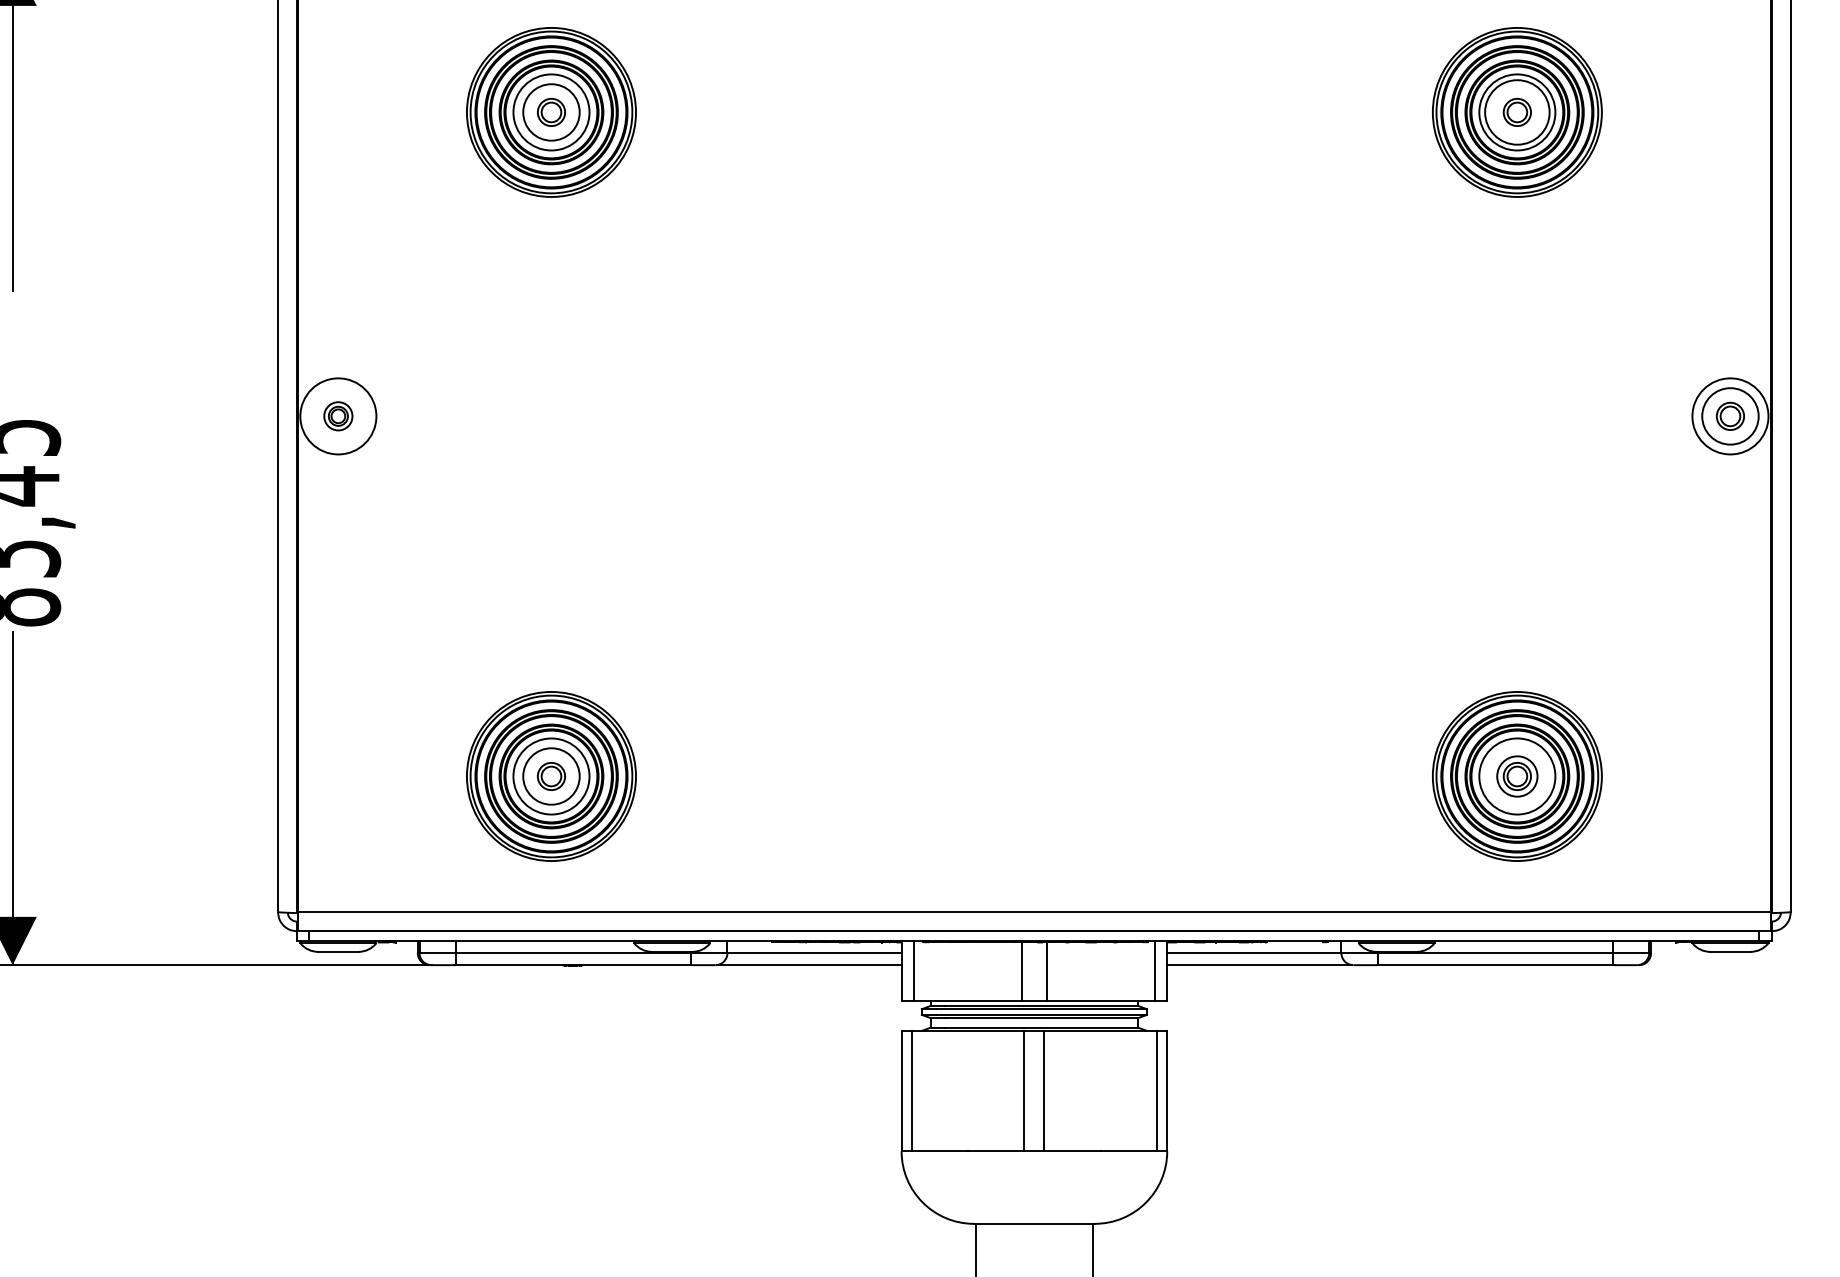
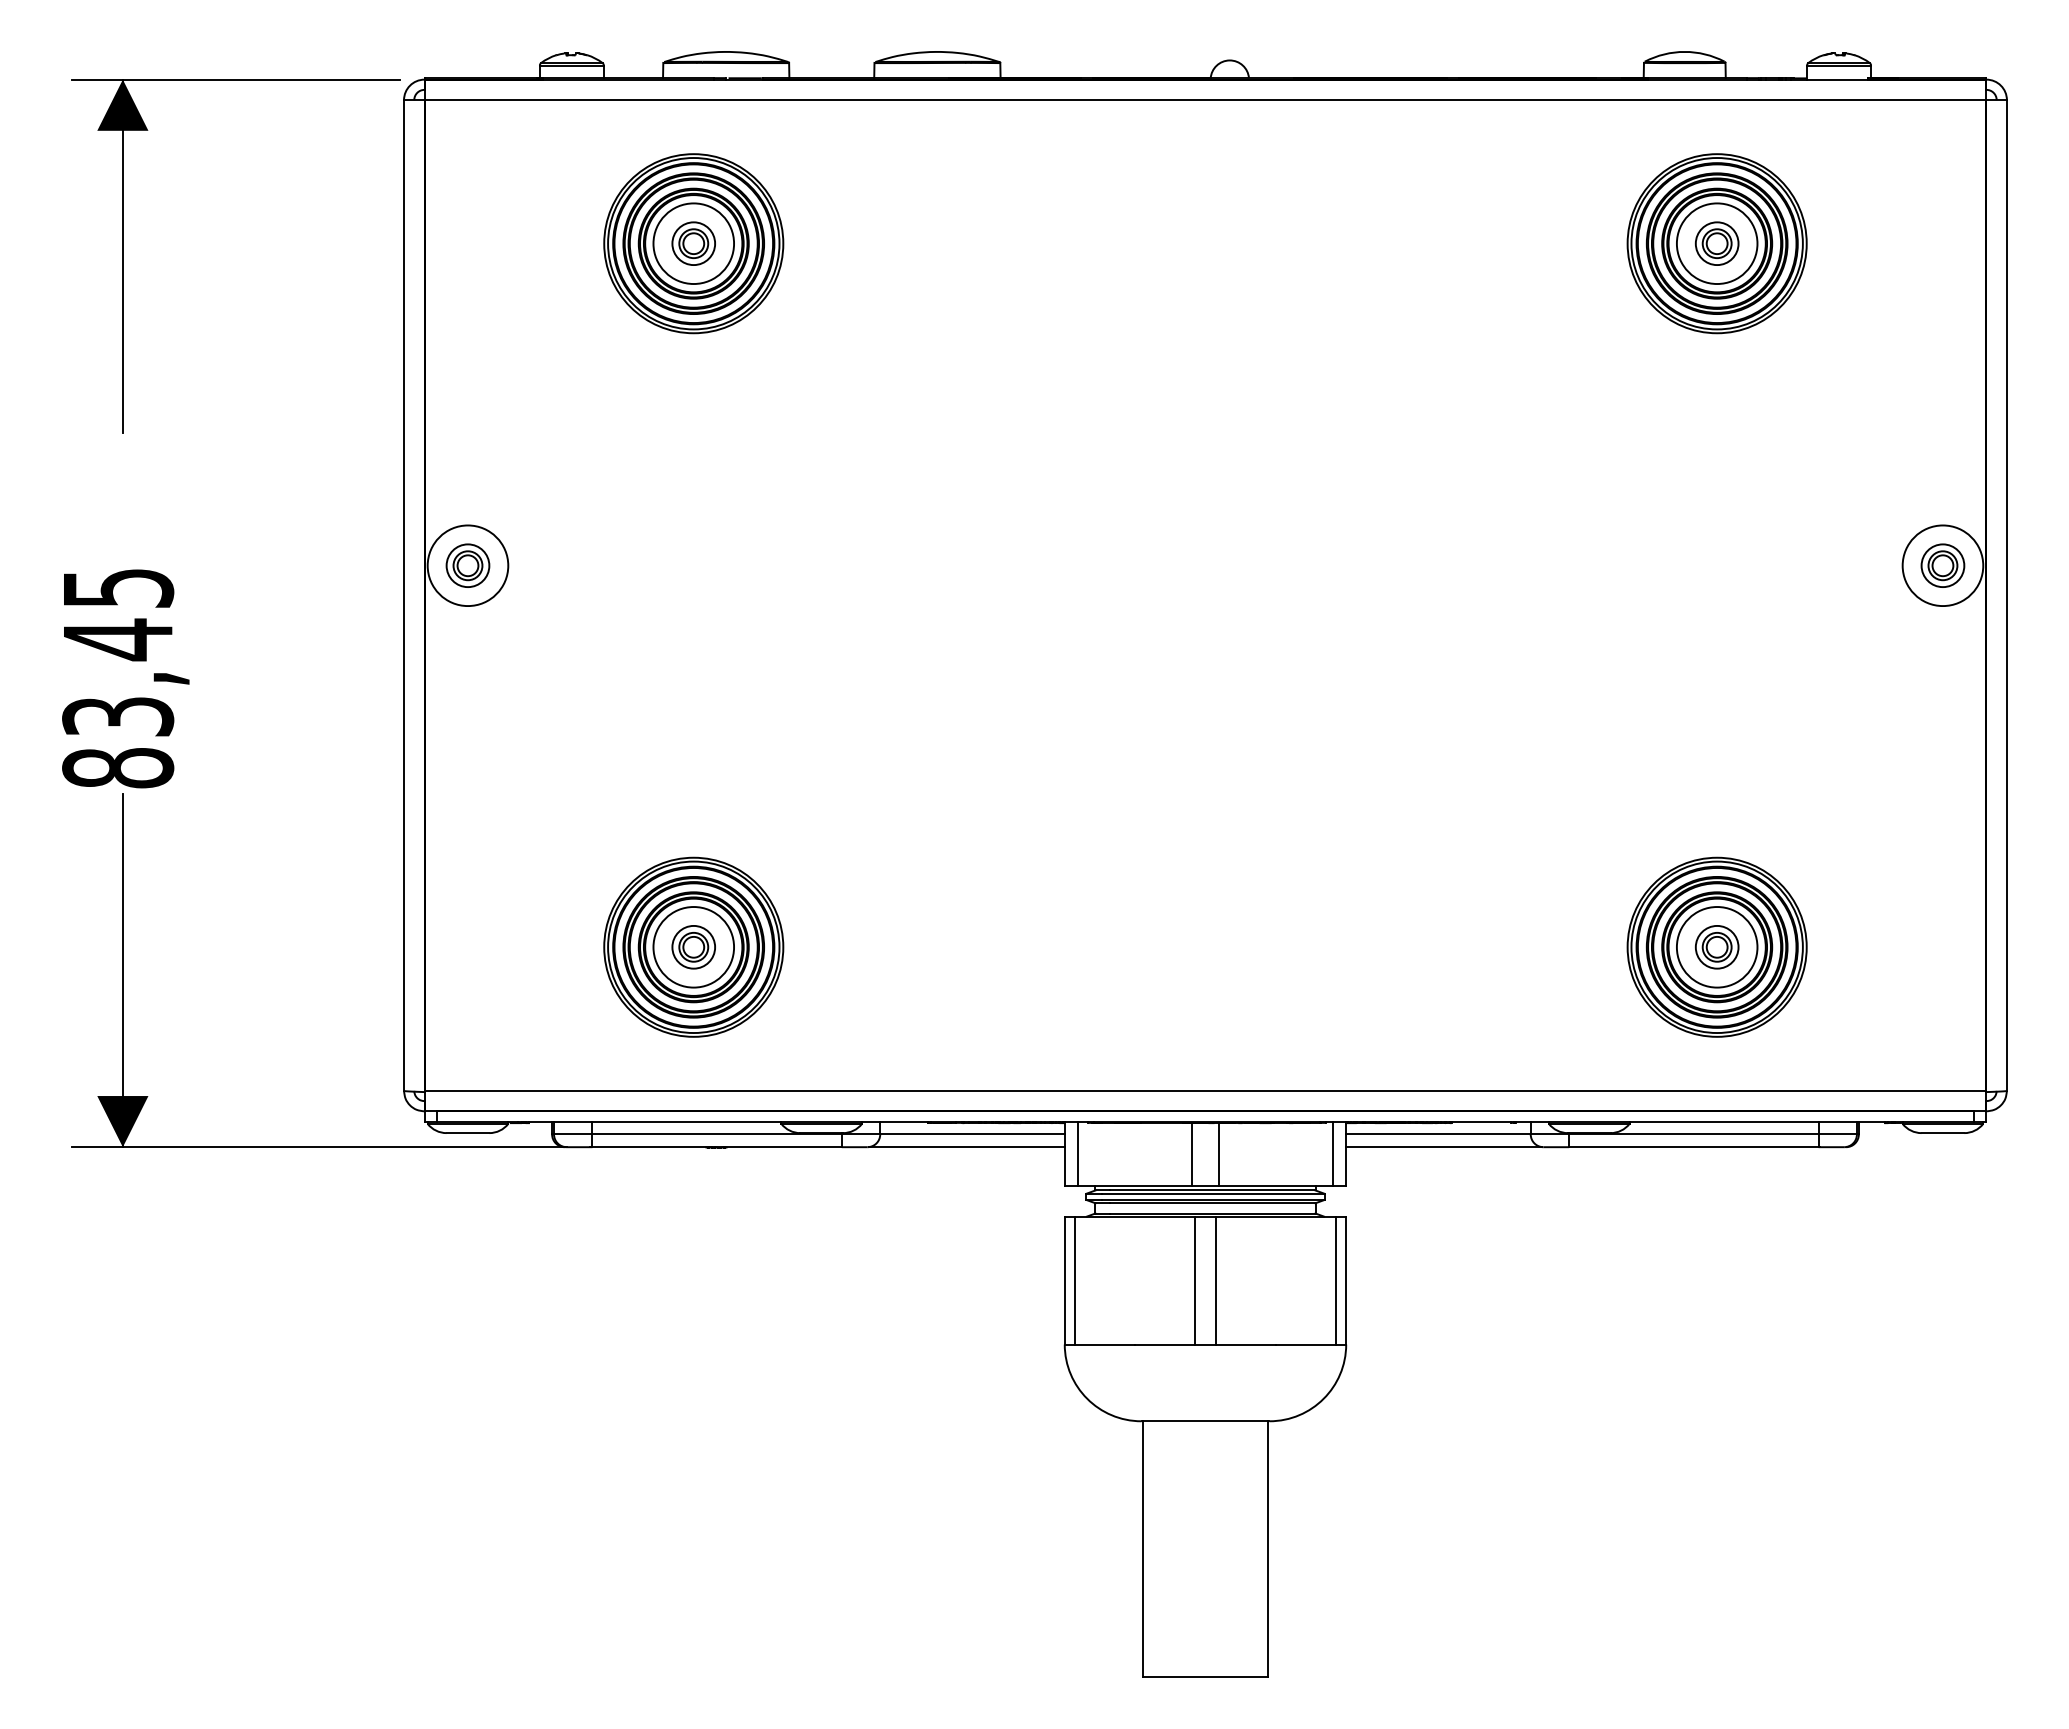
circle: (551, 112) -> (693, 243), size x0.71
circle: (1516, 112) -> (1716, 243), size x0.62
part: (337, 416) -> (467, 565), size x1.43
circle: (1730, 416) -> (1942, 565), size x0.71
circle: (551, 775) -> (693, 946), size x0.71

